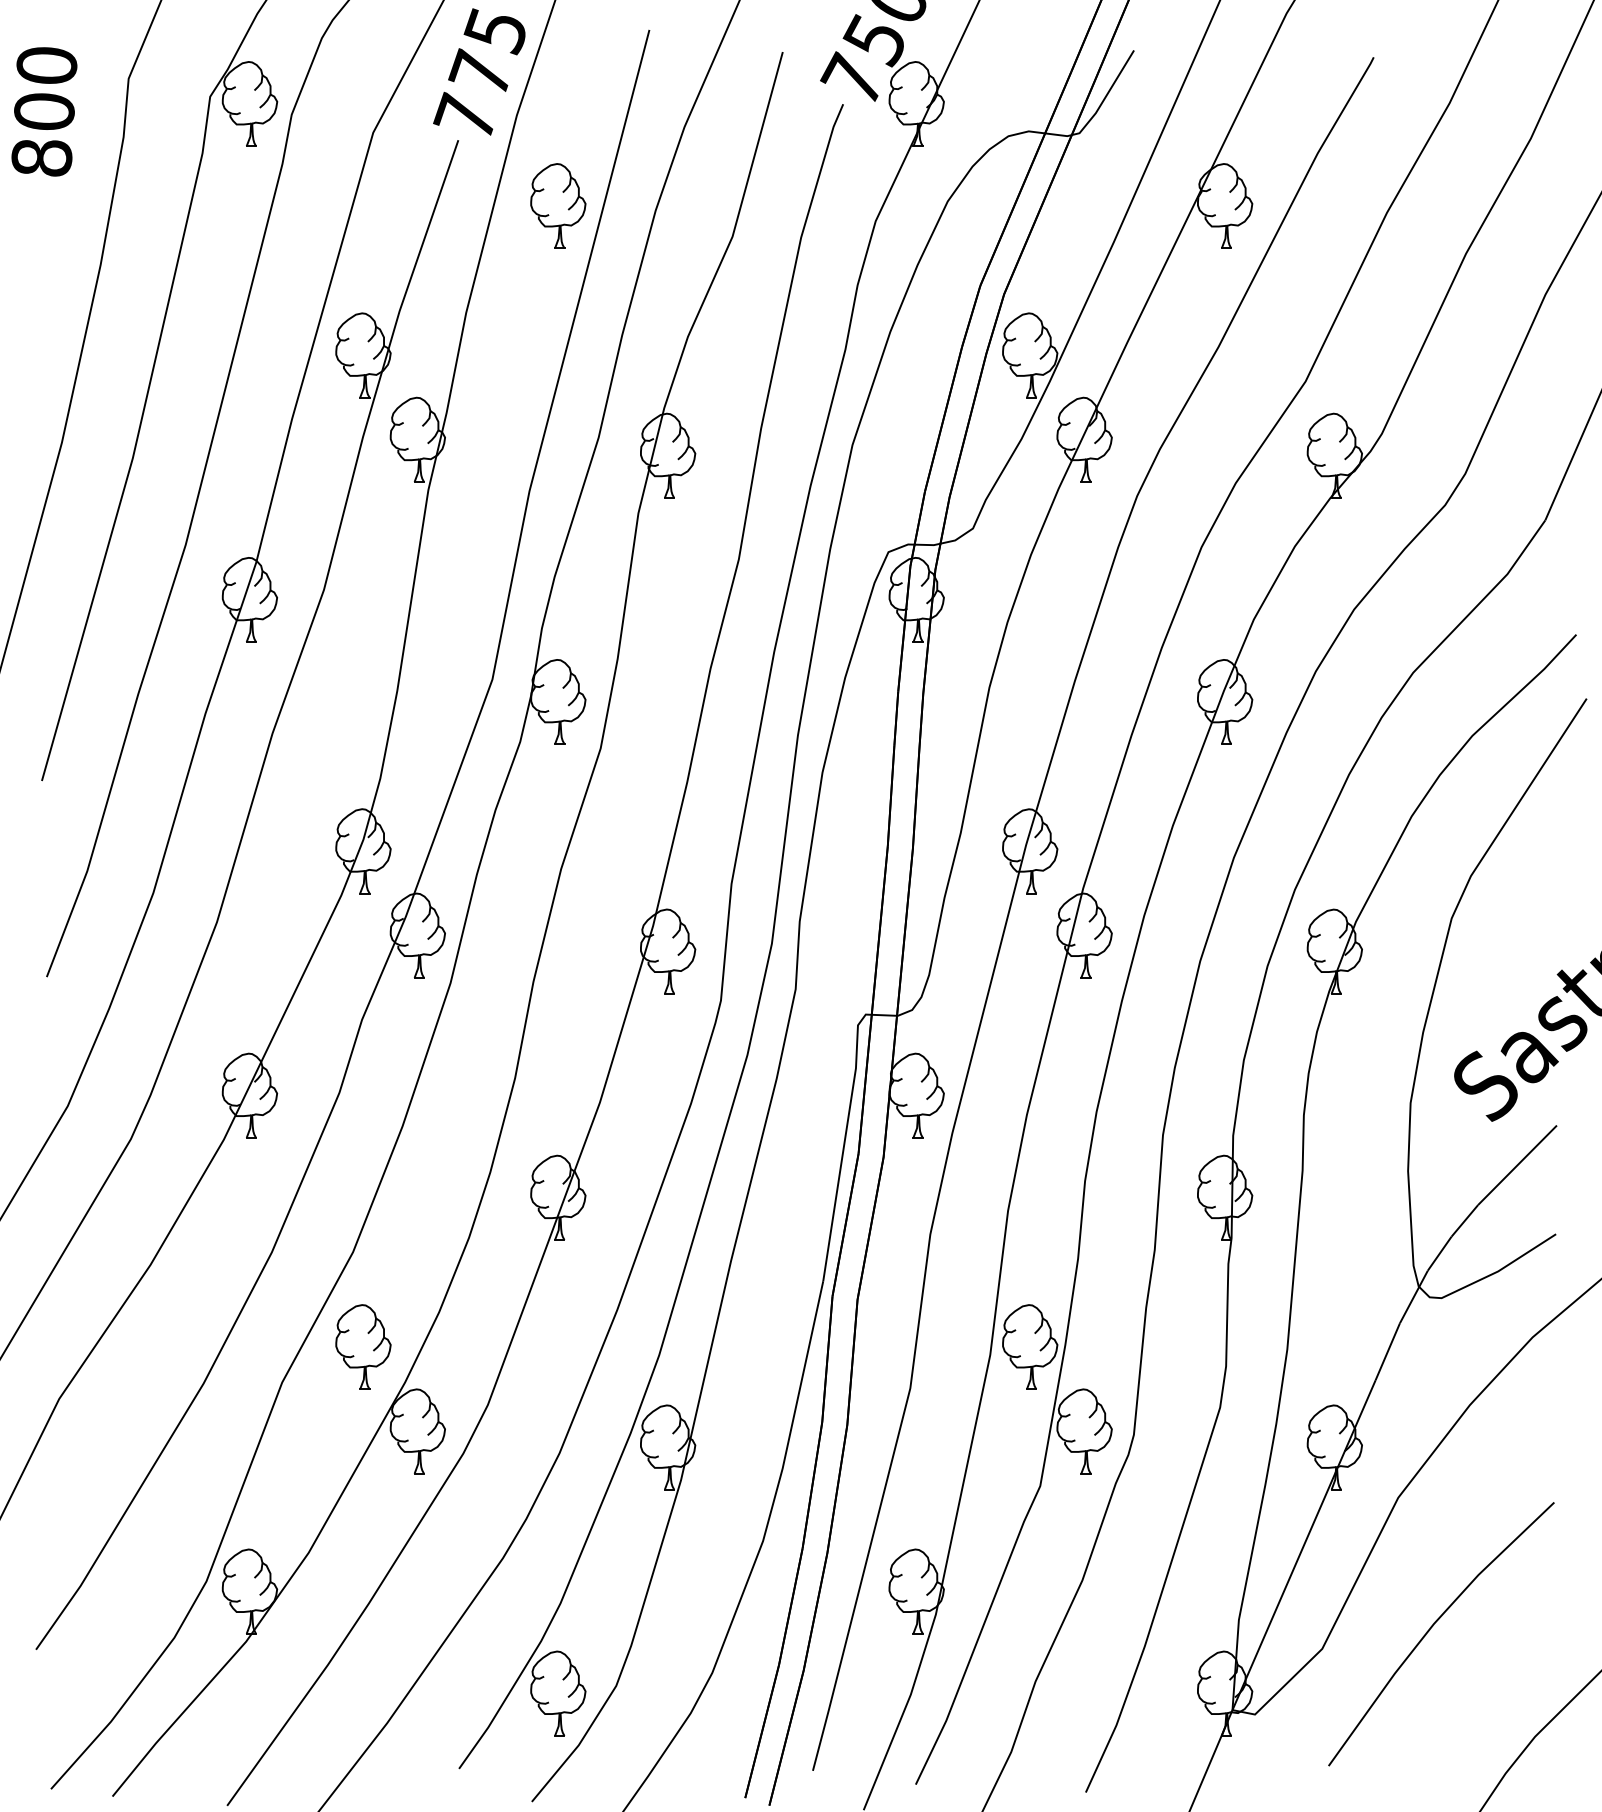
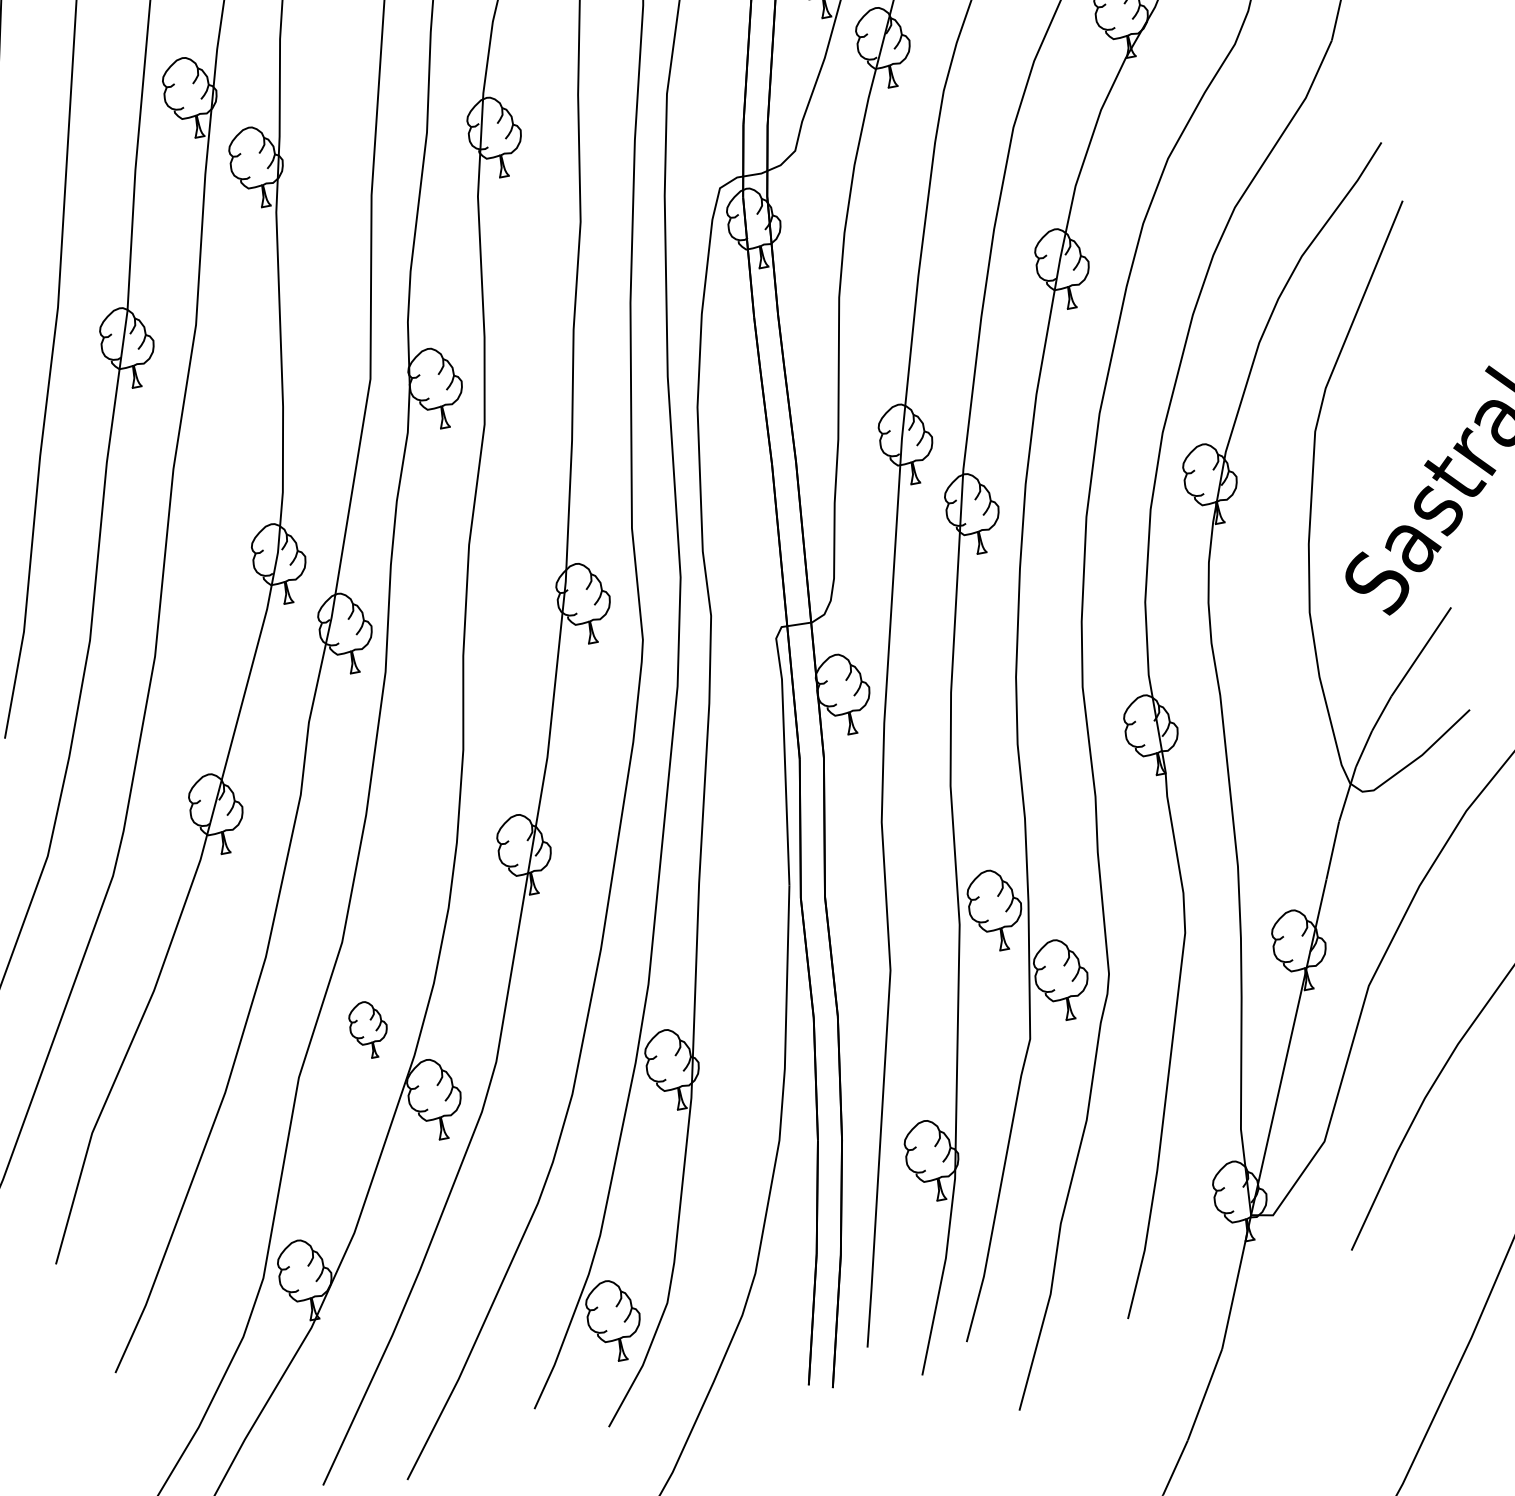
part: (363, 1346) -> (368, 1029), size x0.7

